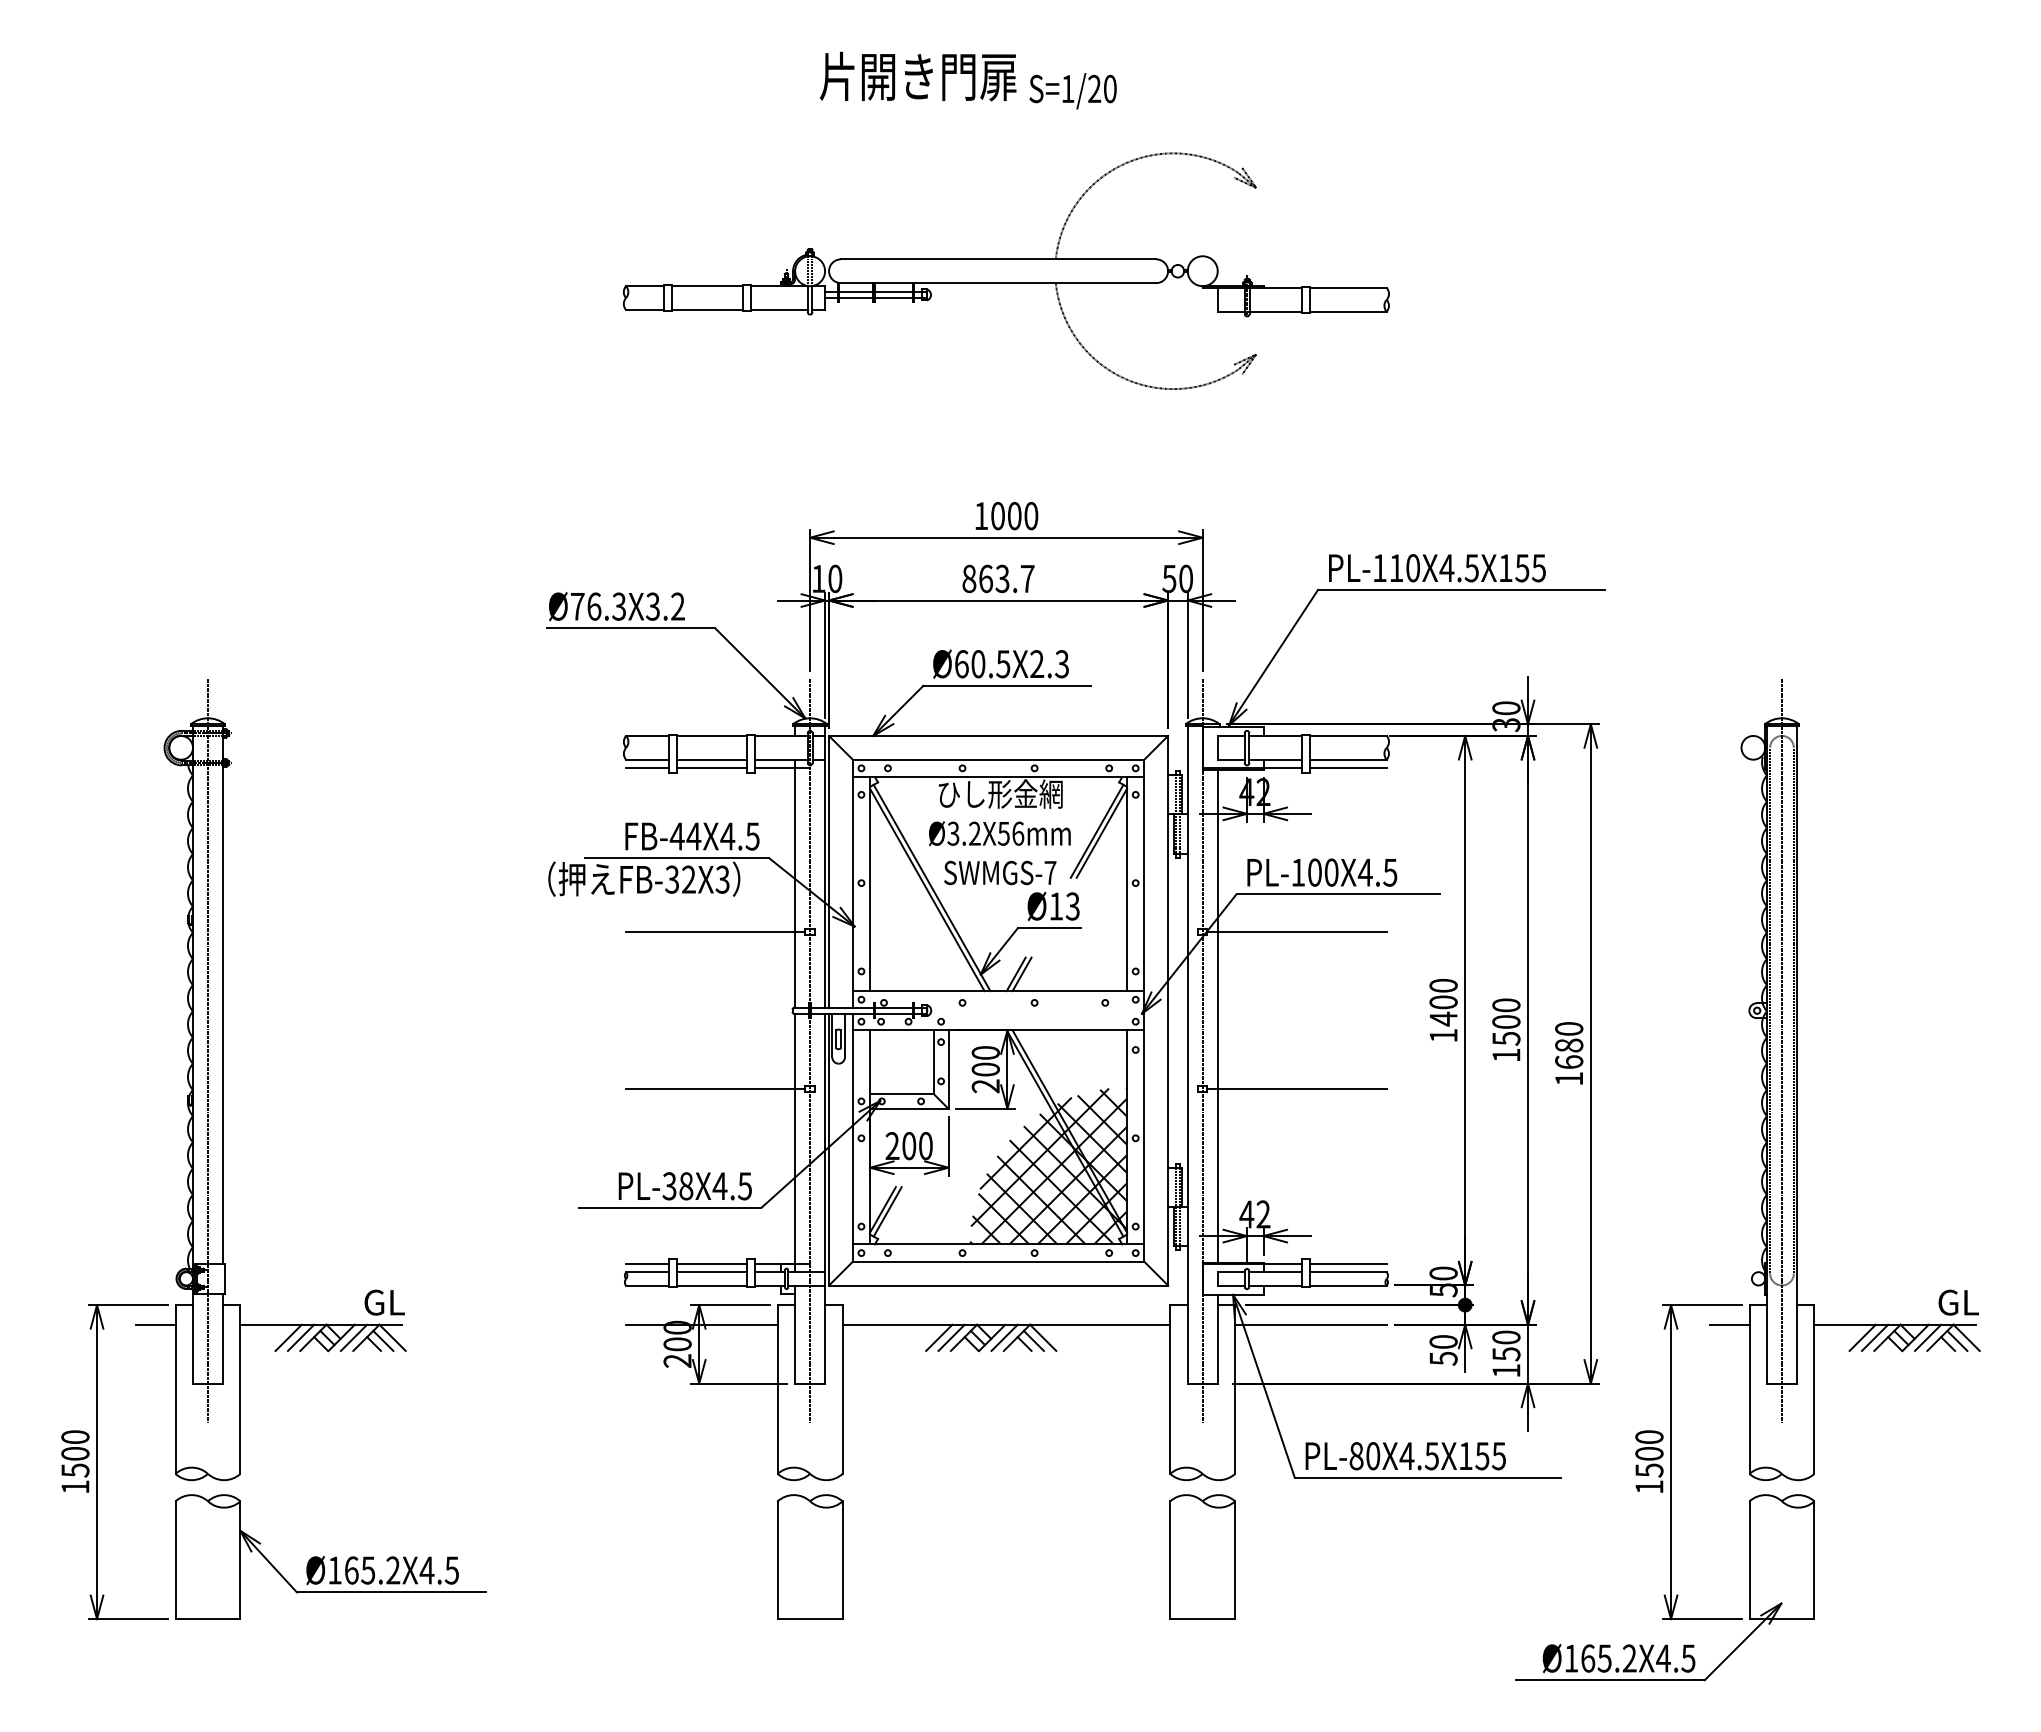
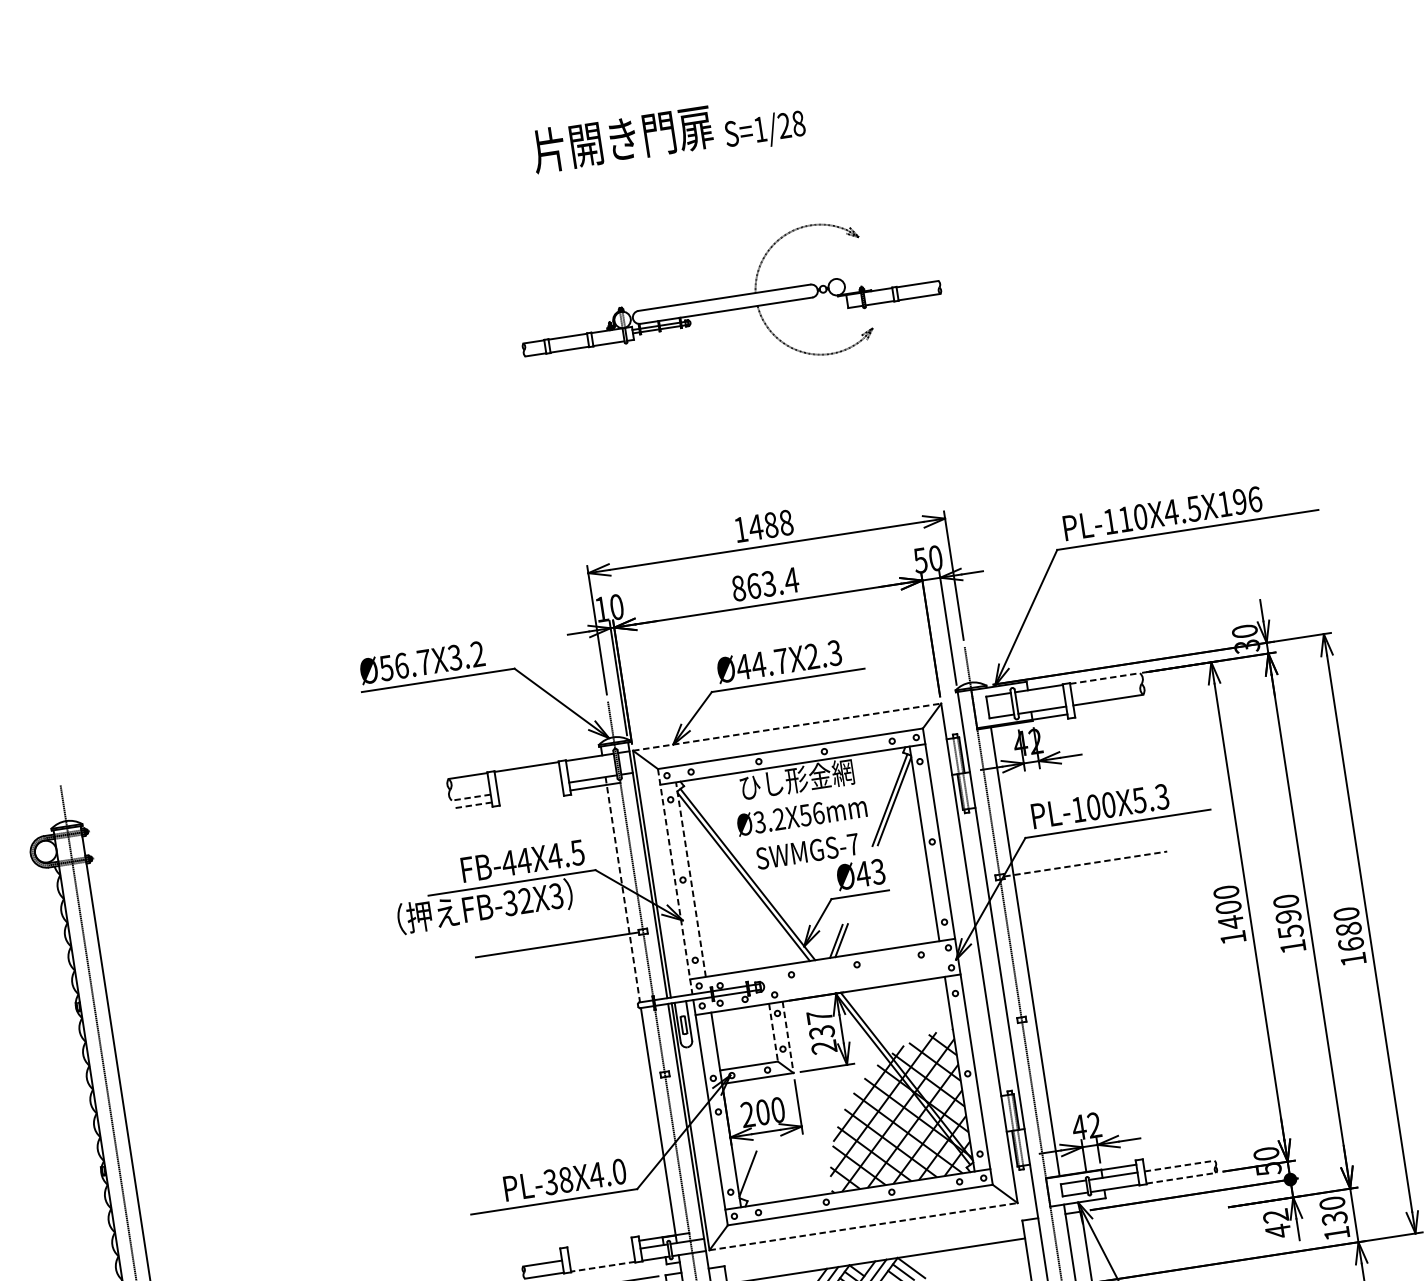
text: (1109, 88) -> (797, 123), S=1/20 -> S=1/28
part: (1006, 270) -> (729, 303), size x0.6
text: (1014, 516) -> (771, 525), 1000 -> 1488
text: (1530, 568) -> (1247, 500), PL-110X4.5X155 -> PL-110X4.5X196
text: (1027, 578) -> (791, 580), 863.7 -> 863.4
text: (598, 606) -> (405, 665), Ø76.3X3.2 -> Ø56.7X3.2
text: (982, 664) -> (762, 664), Ø60.5X2.3 -> Ø44.7X2.3
line: (998, 735) -> (787, 726), solid -> dashed
line: (1348, 735) -> (1105, 678), solid -> dashed
line: (647, 759) -> (471, 797), solid -> dashed
line: (711, 759) -> (529, 788), removed
line: (647, 768) -> (472, 805), solid -> dashed
line: (711, 768) -> (530, 796), removed
line: (1347, 768) -> (1108, 708), removed
text: (1377, 872) -> (1150, 798), PL-100X4.5 -> PL-100X5.3
line: (795, 883) -> (623, 889), solid -> dashed
line: (852, 883) -> (674, 881), solid -> dashed
line: (870, 883) -> (691, 879), solid -> dashed
text: (1055, 906) -> (862, 874), Ø13 -> Ø43
line: (1297, 932) -> (1086, 864), solid -> dashed
text: (1506, 1021) -> (1288, 916), 1500 -> 1590
text: (985, 1061) -> (820, 1024), 200 -> 237
line: (933, 1062) -> (773, 1033), solid -> dashed
line: (948, 1070) -> (788, 1038), solid -> dashed
line: (715, 1089) -> (579, 1087), removed
line: (1296, 1089) -> (1107, 1007), removed
text: (744, 1186) -> (618, 1172), PL-38X4.5 -> PL-38X4.0
line: (887, 1211) -> (752, 1174), removed
line: (647, 1263) -> (541, 1255), removed
line: (711, 1263) -> (599, 1246), removed
line: (1347, 1263) -> (1177, 1158), removed
line: (711, 1272) -> (600, 1254), removed
line: (1348, 1272) -> (1179, 1166), solid -> dashed
line: (711, 1285) -> (602, 1266), solid -> dashed
line: (998, 1285) -> (863, 1226), solid -> dashed
line: (1348, 1285) -> (1181, 1177), solid -> dashed
line: (1310, 1324) -> (1152, 1218), removed
text: (1443, 1350) -> (1277, 1223), 50 -> 42
text: (1506, 1354) -> (1334, 1218), 150 -> 130

